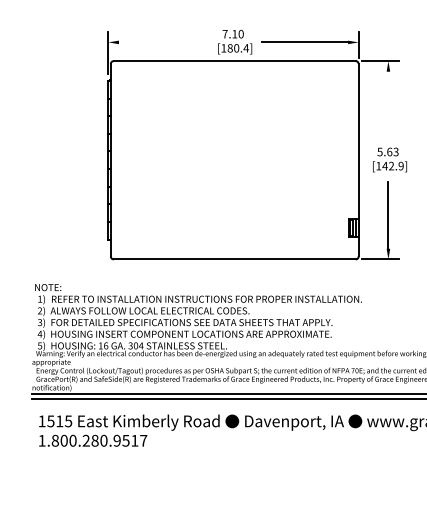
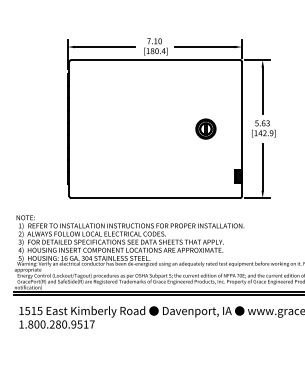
line: (161, 43) -> (104, 47), added
line: (388, 104) -> (262, 90), added
part: (306, 159) -> (205, 128), added

